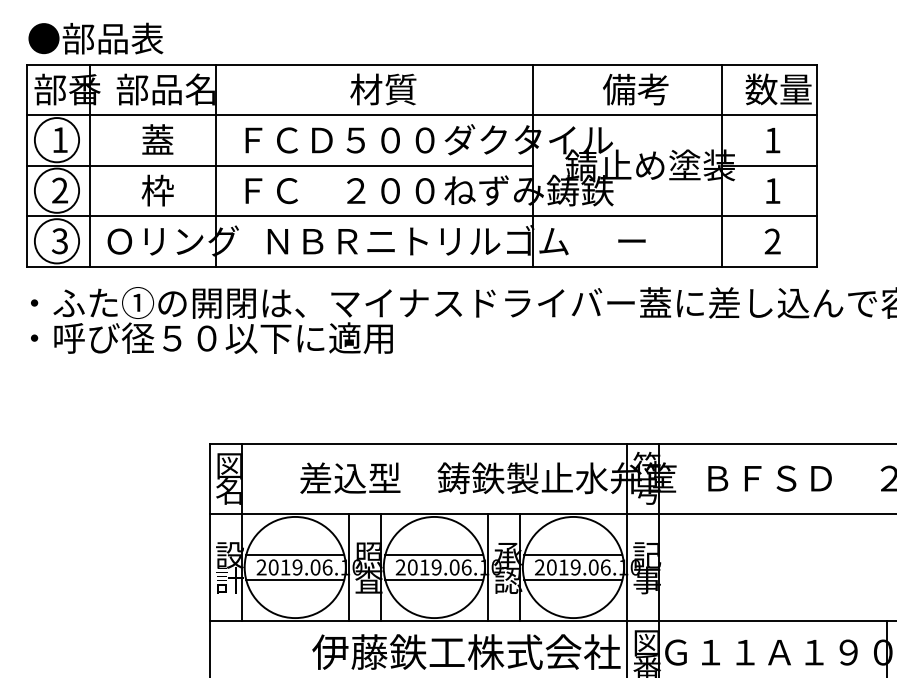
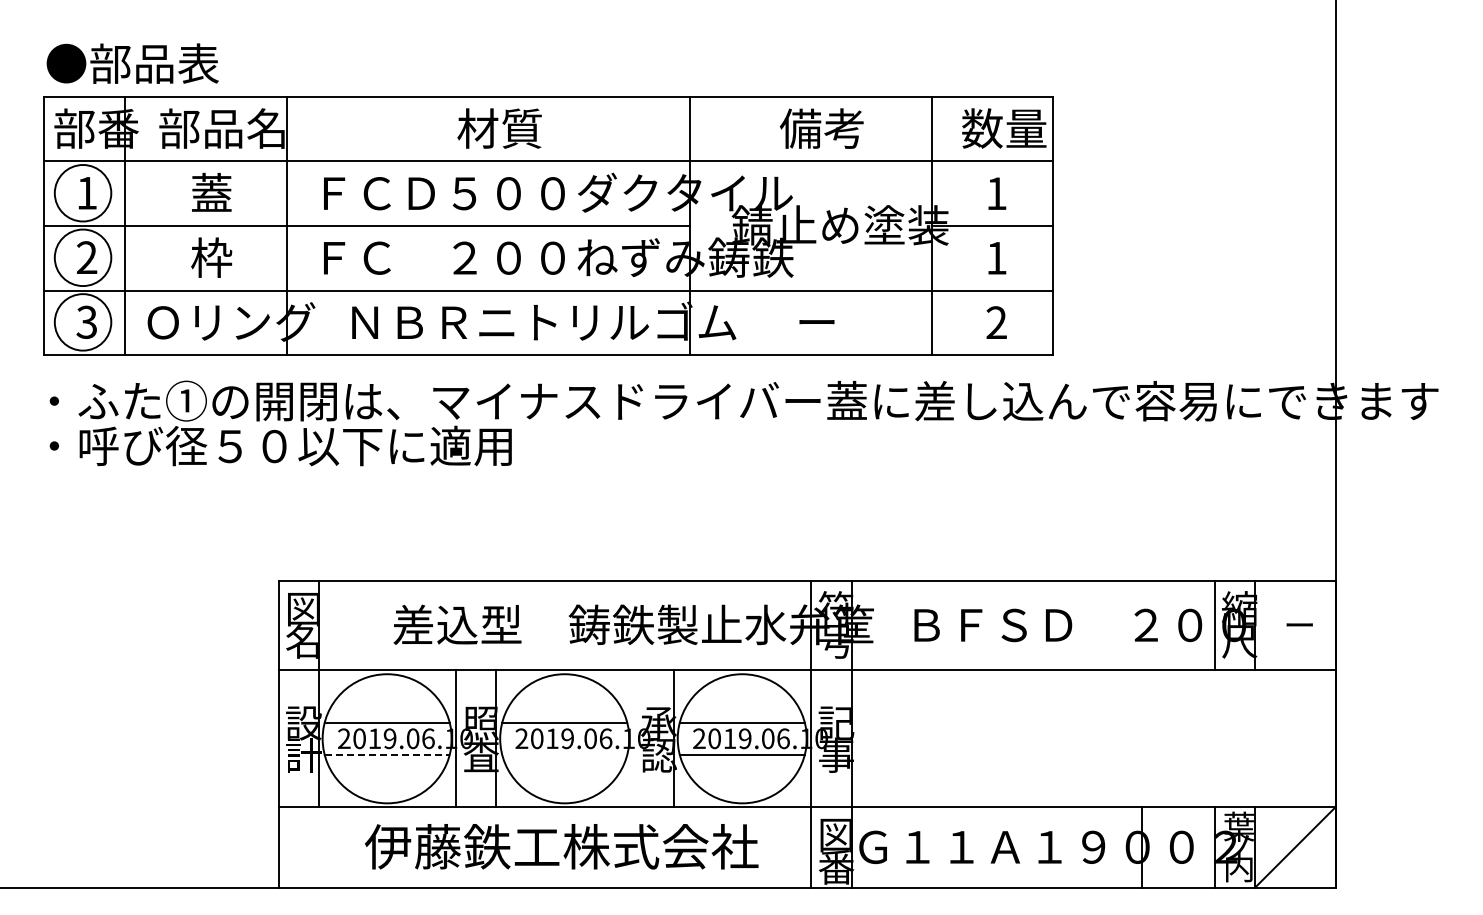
line: (488, 567) -> (633, 738), removed
line: (295, 579) -> (387, 754), solid -> dashed
line: (434, 579) -> (564, 754), removed
text: (466, 651) -> (561, 846), moved

